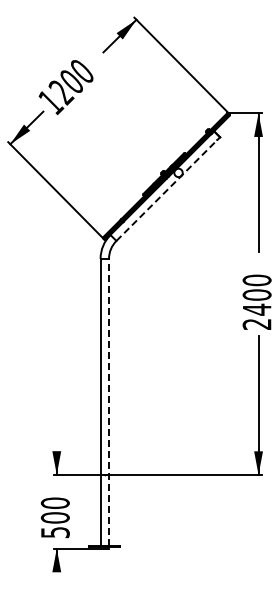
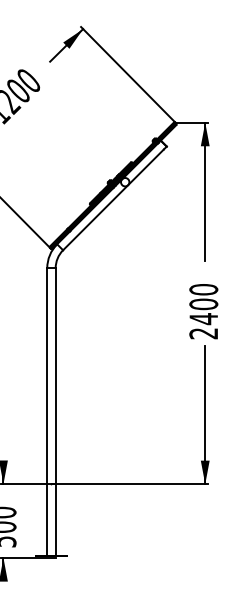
line: (166, 190) -> (113, 199), dashed -> solid
line: (109, 402) -> (56, 411), dashed -> solid

